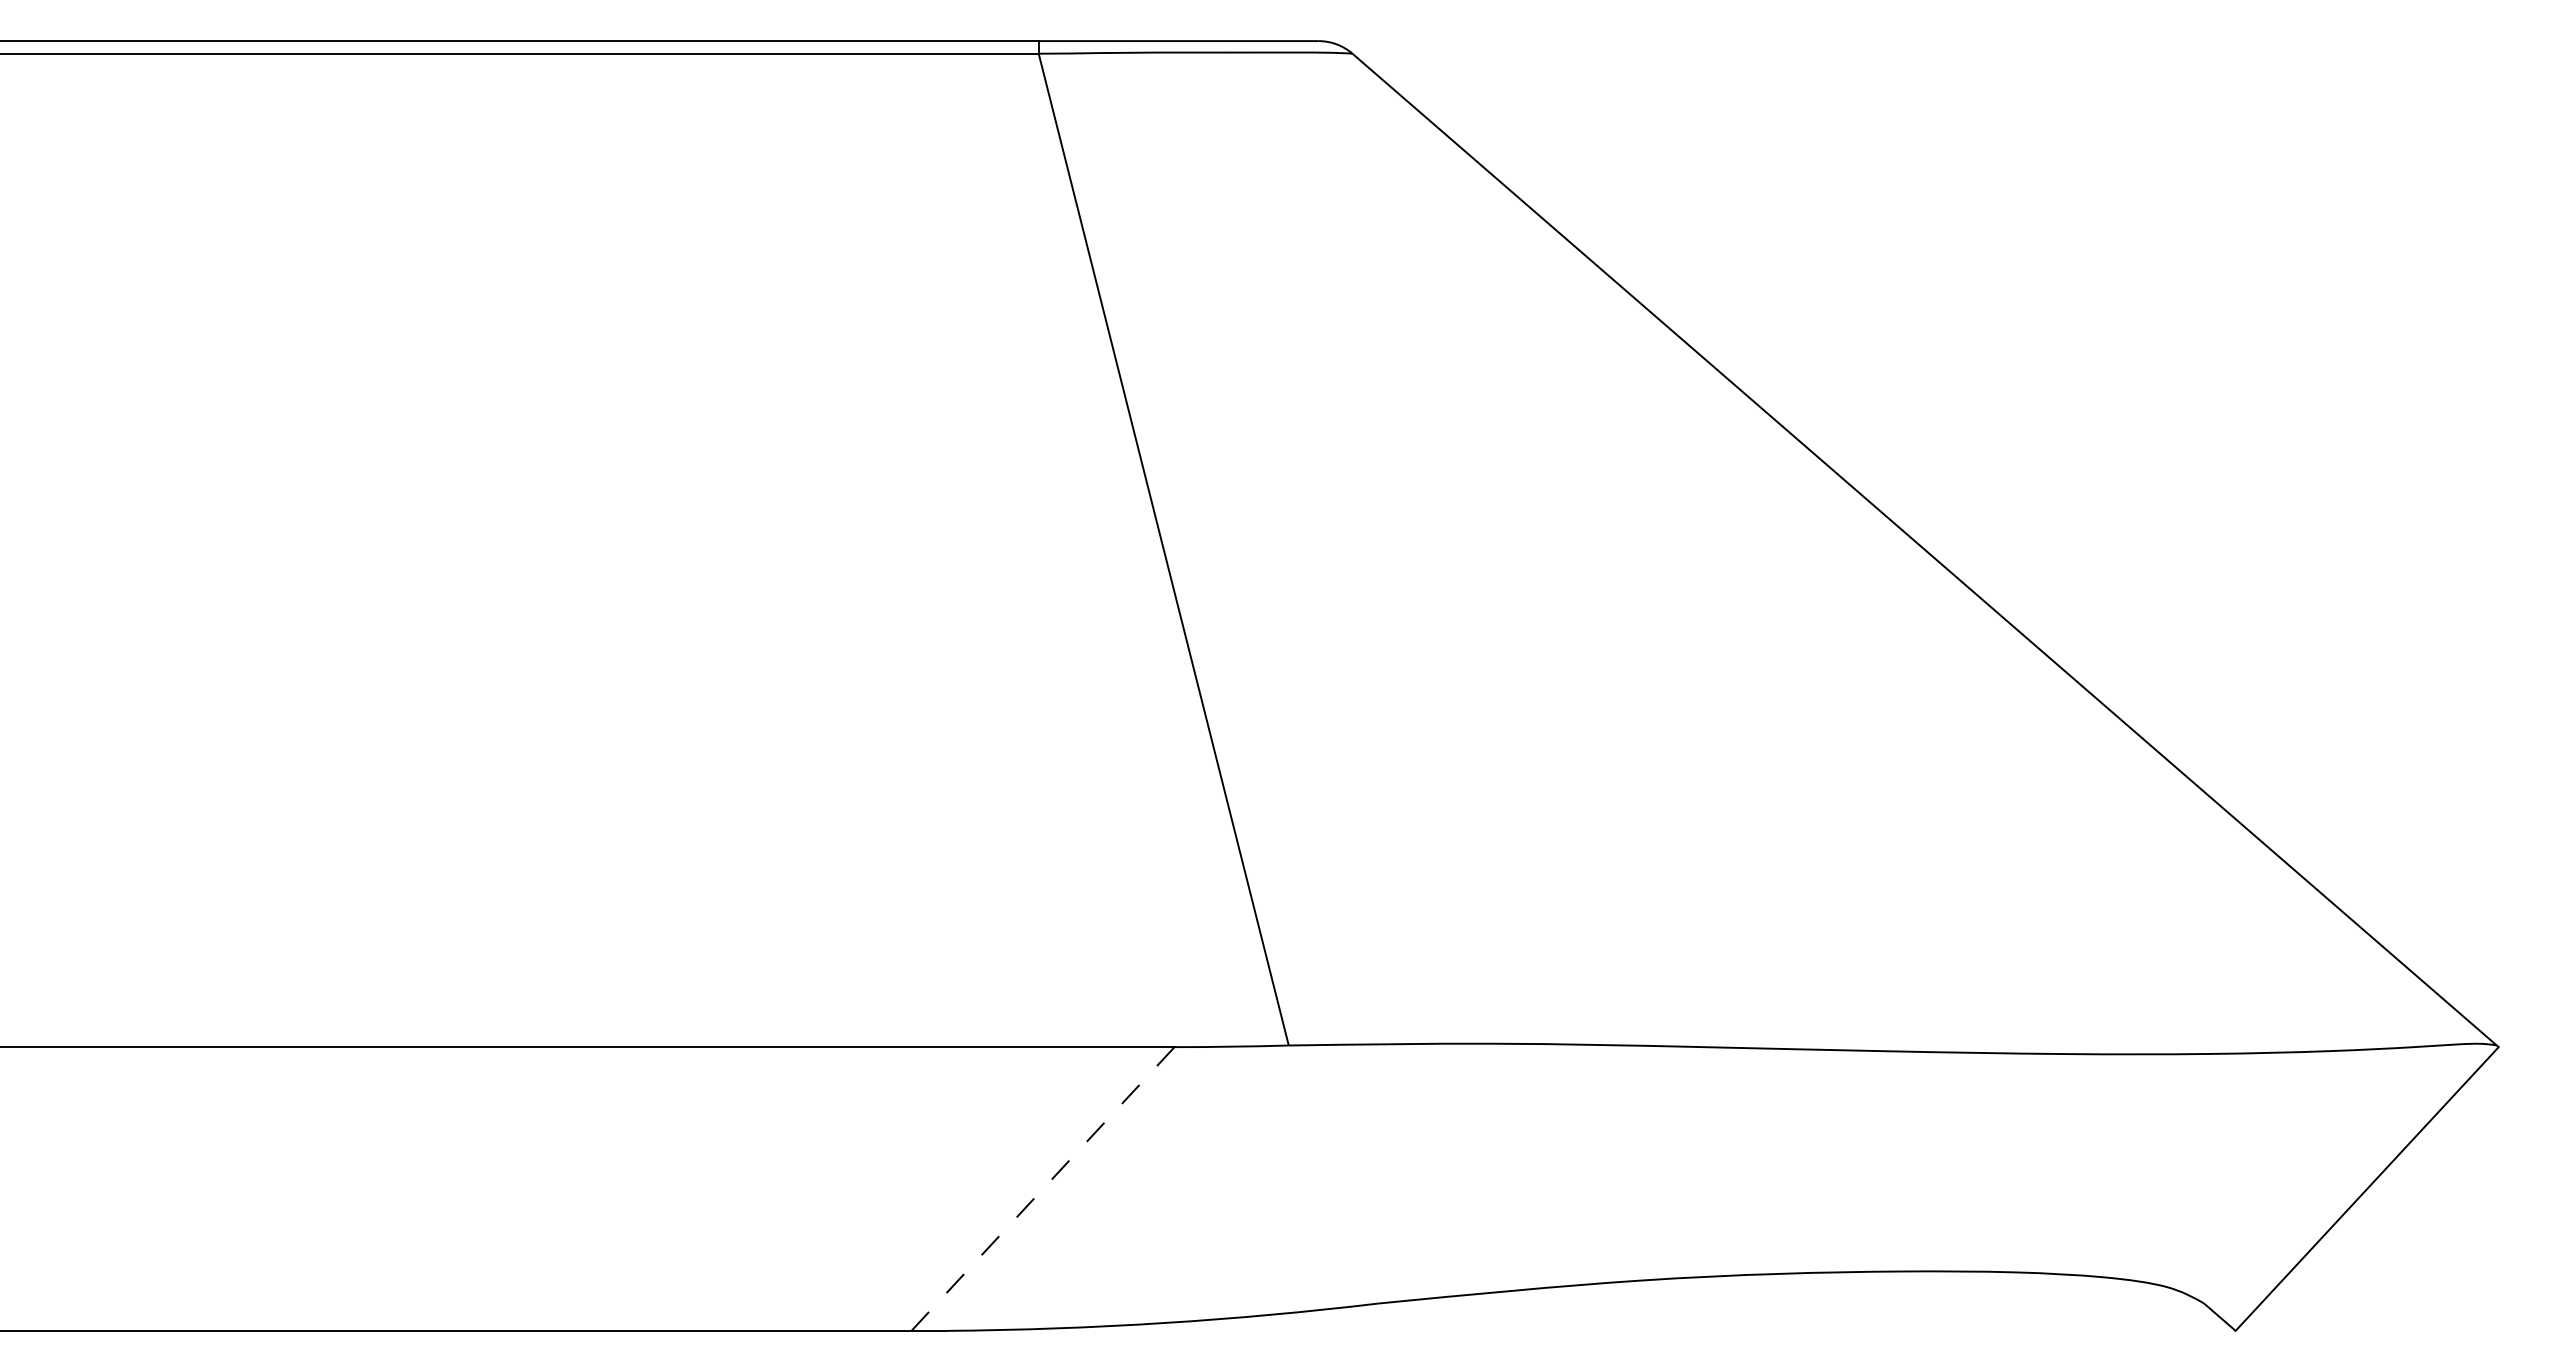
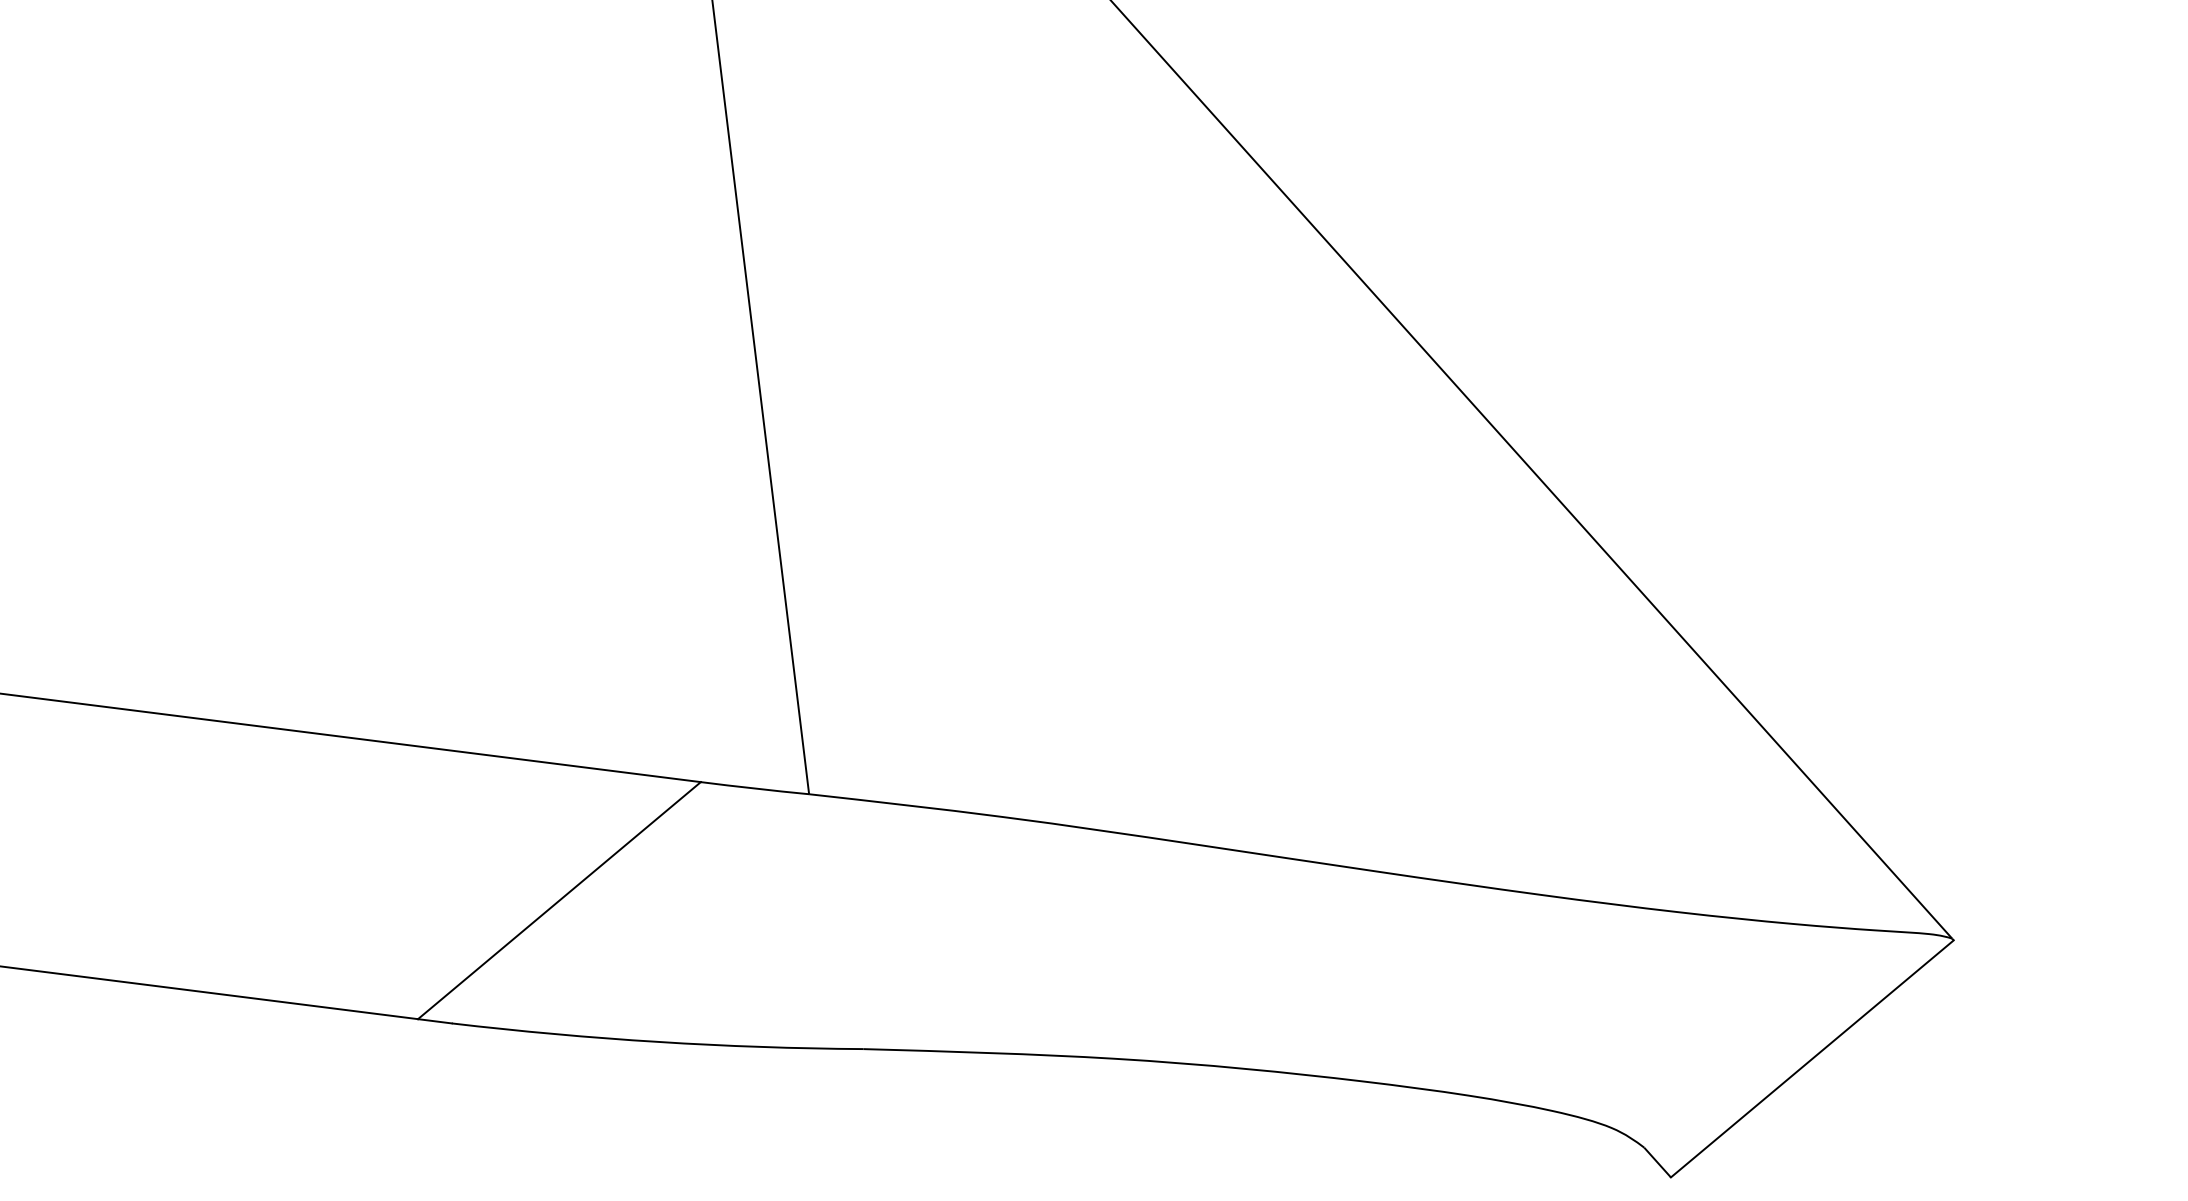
line: (1043, 1188) -> (559, 900), dashed -> solid

